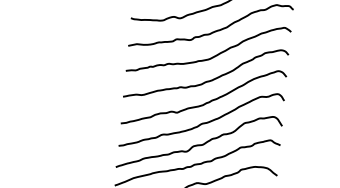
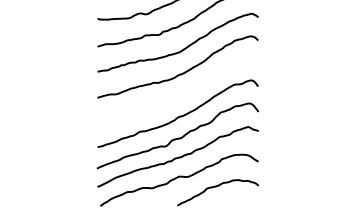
curve: (206, 102) -> (180, 95), removed

